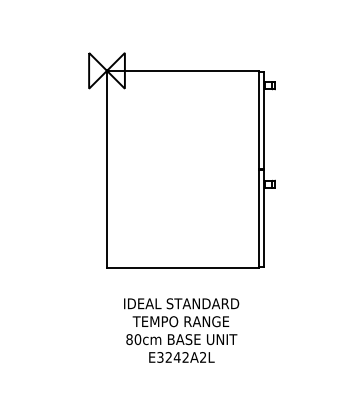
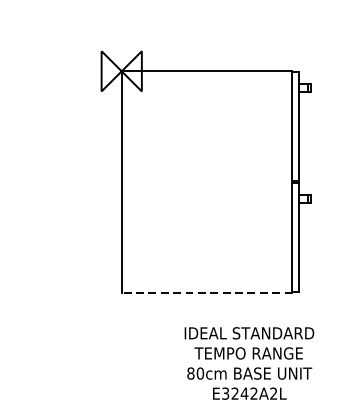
line: (182, 267) -> (206, 292), solid -> dashed
text: (181, 330) -> (249, 363), moved

